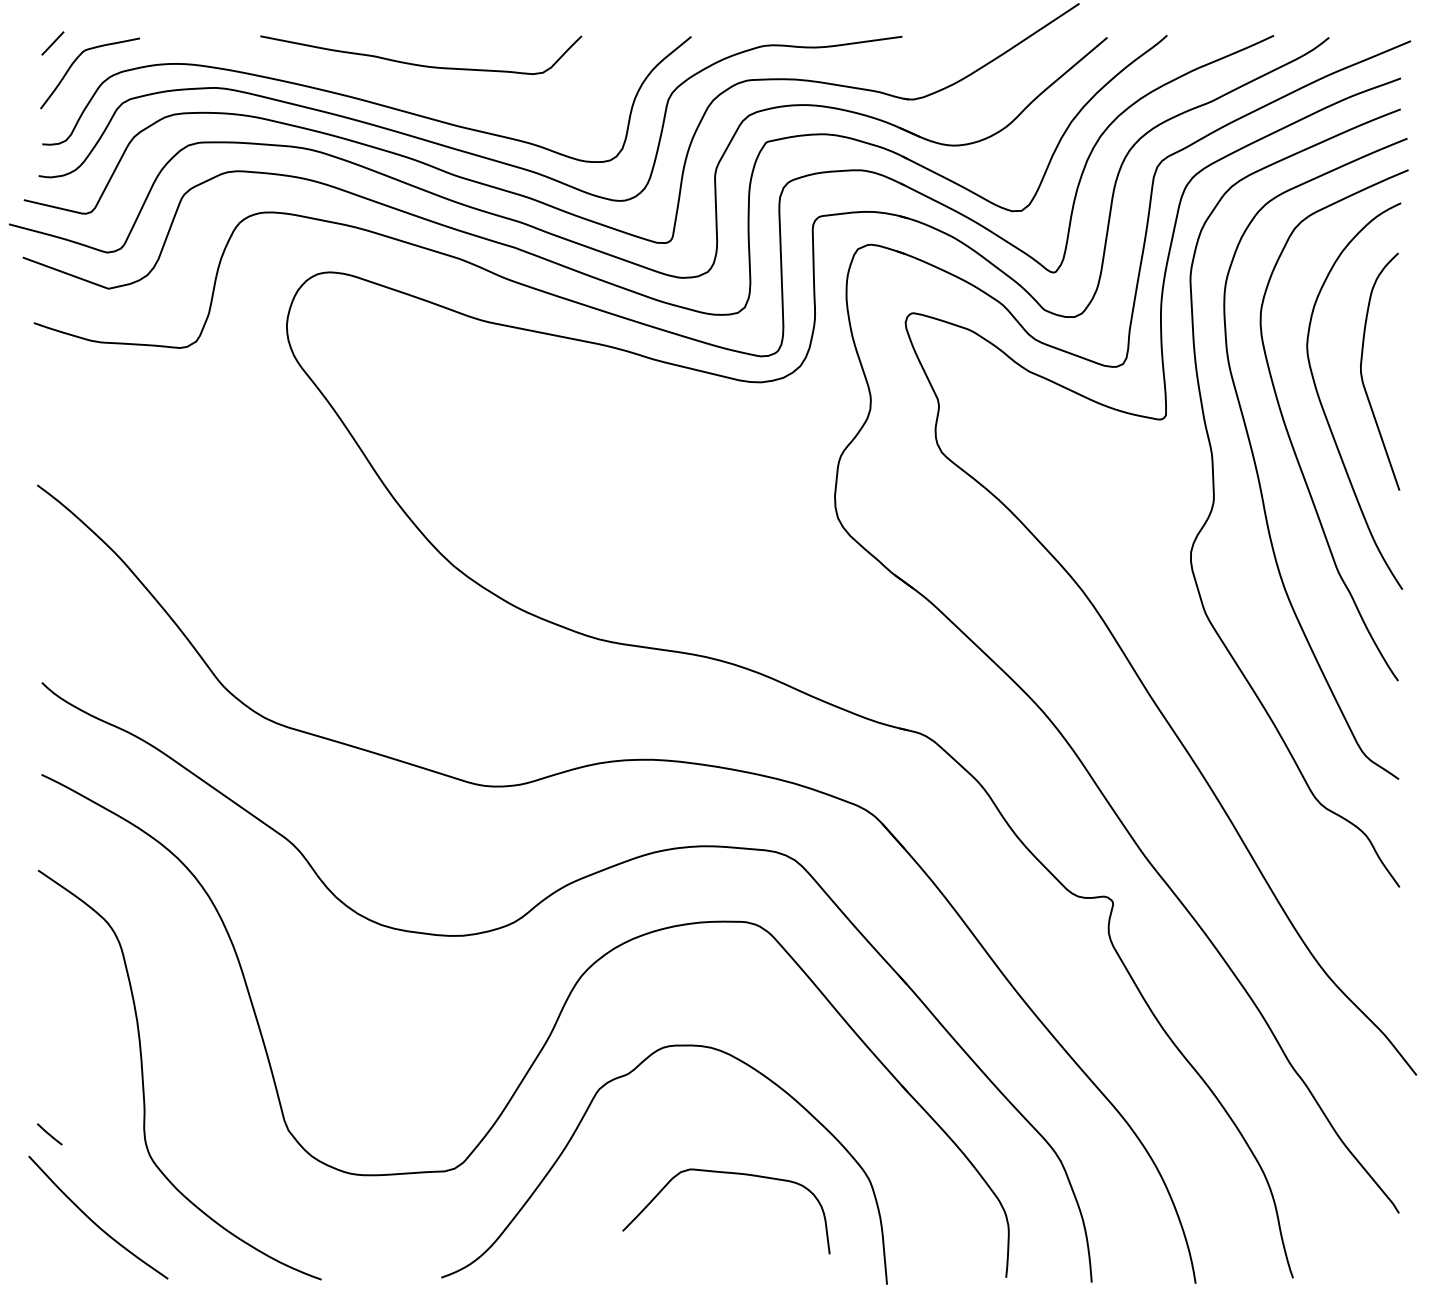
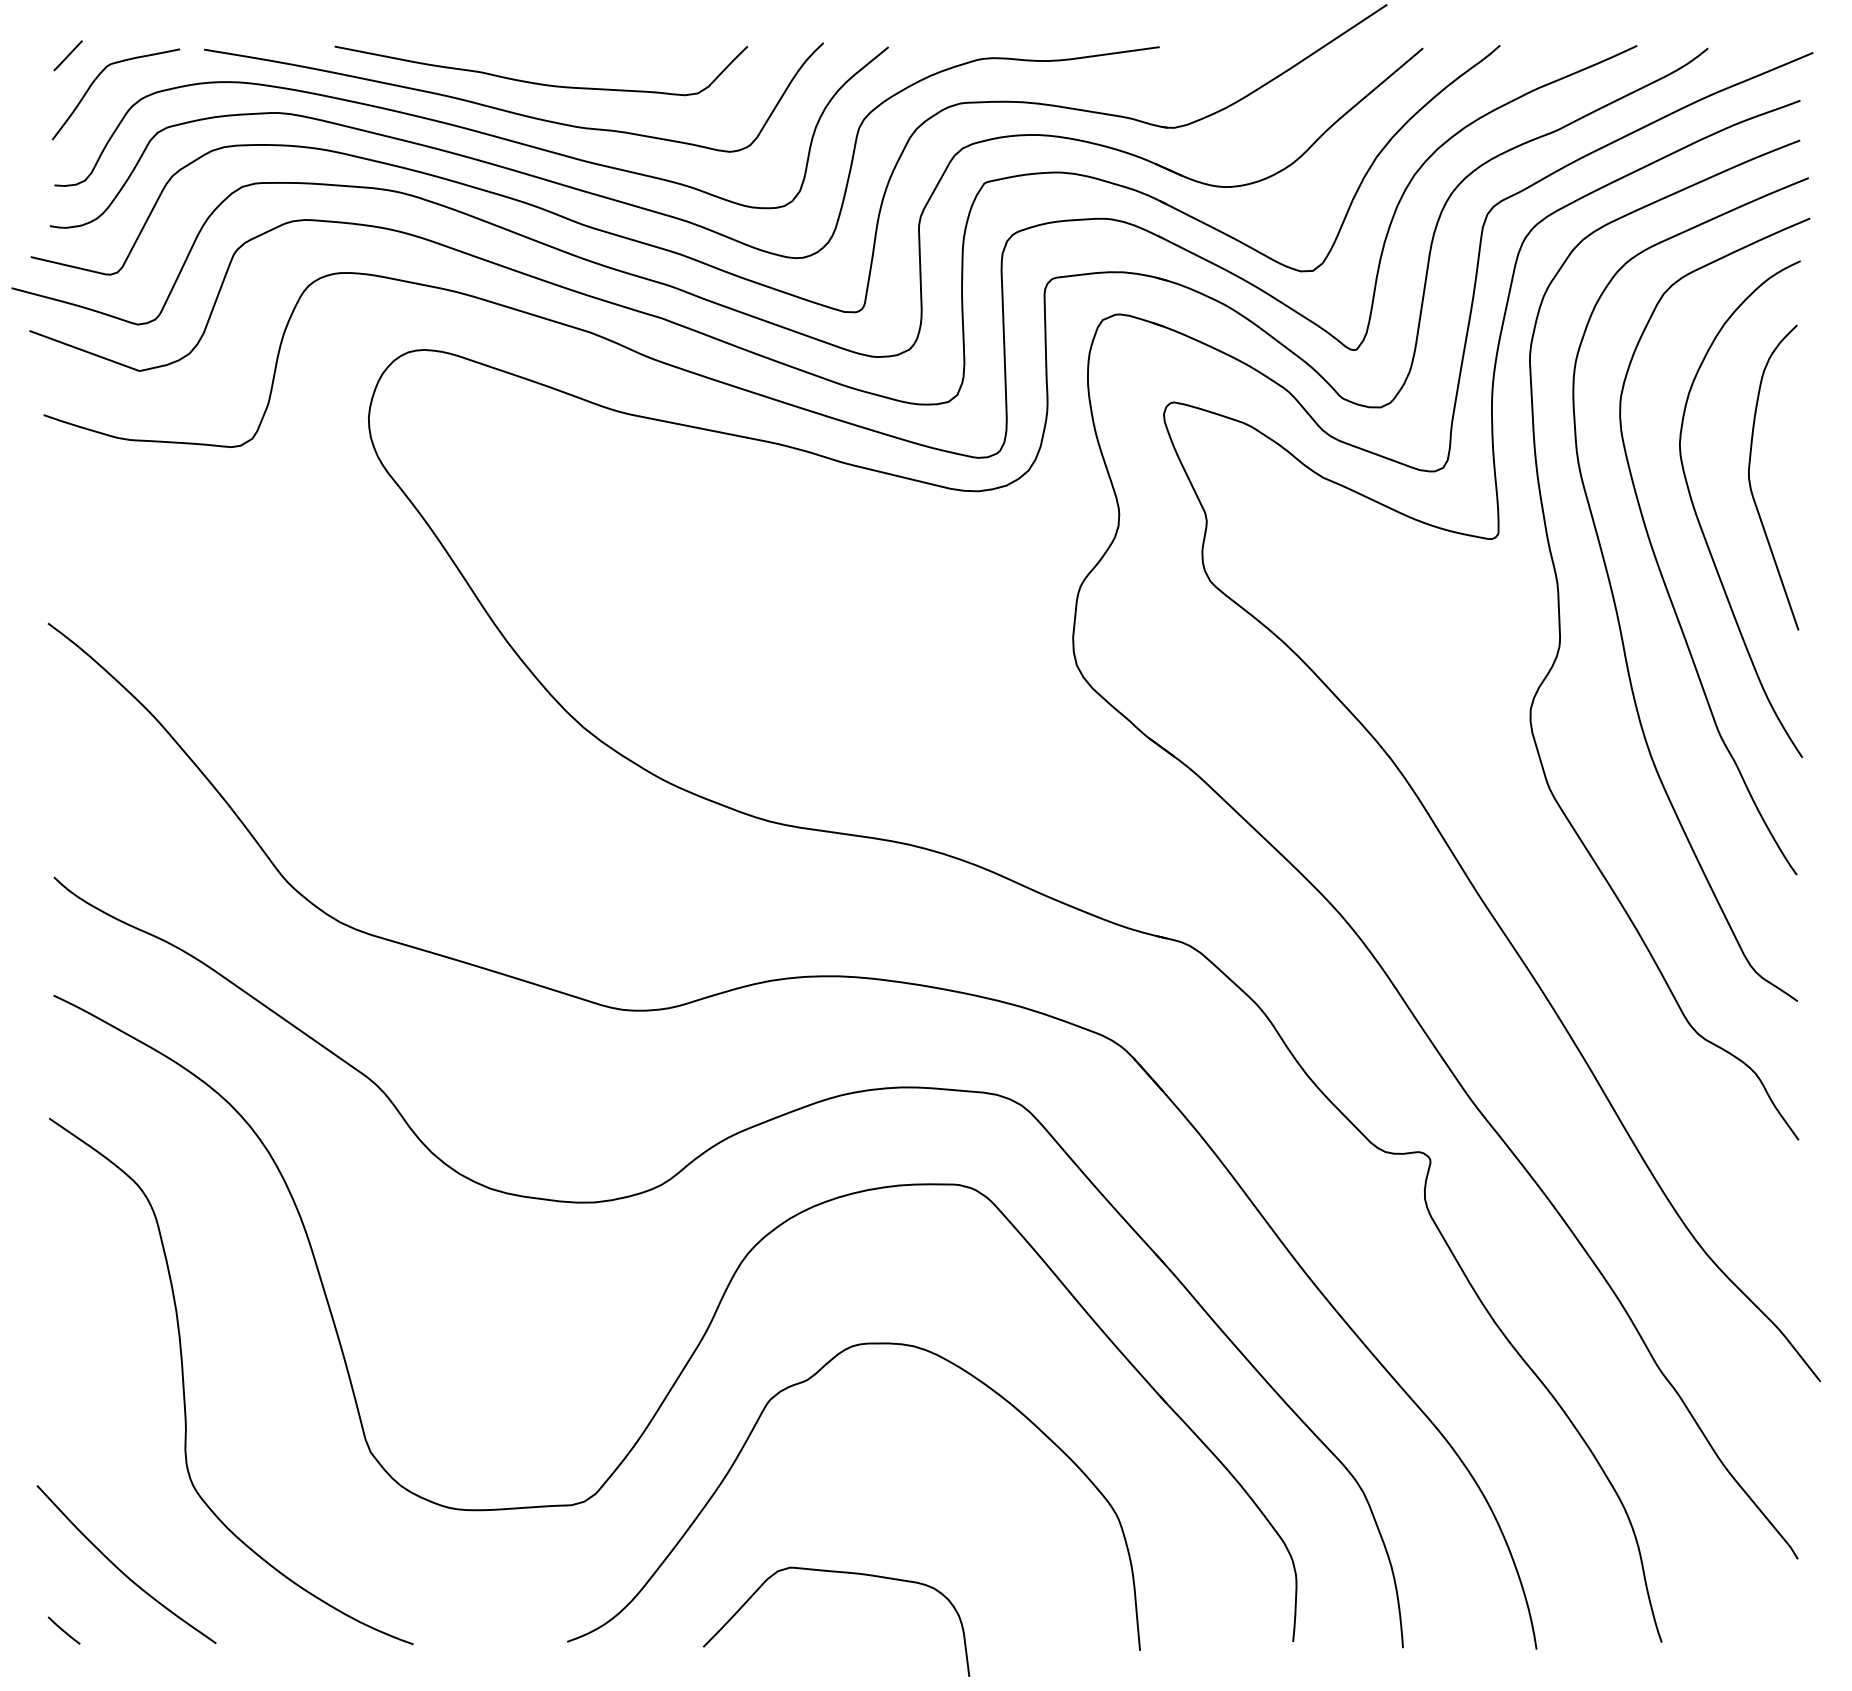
curve: (395, 86) -> (508, 110), added
line: (49, 1134) -> (63, 1630), moved
curve: (731, 1173) -> (842, 1573), moved

